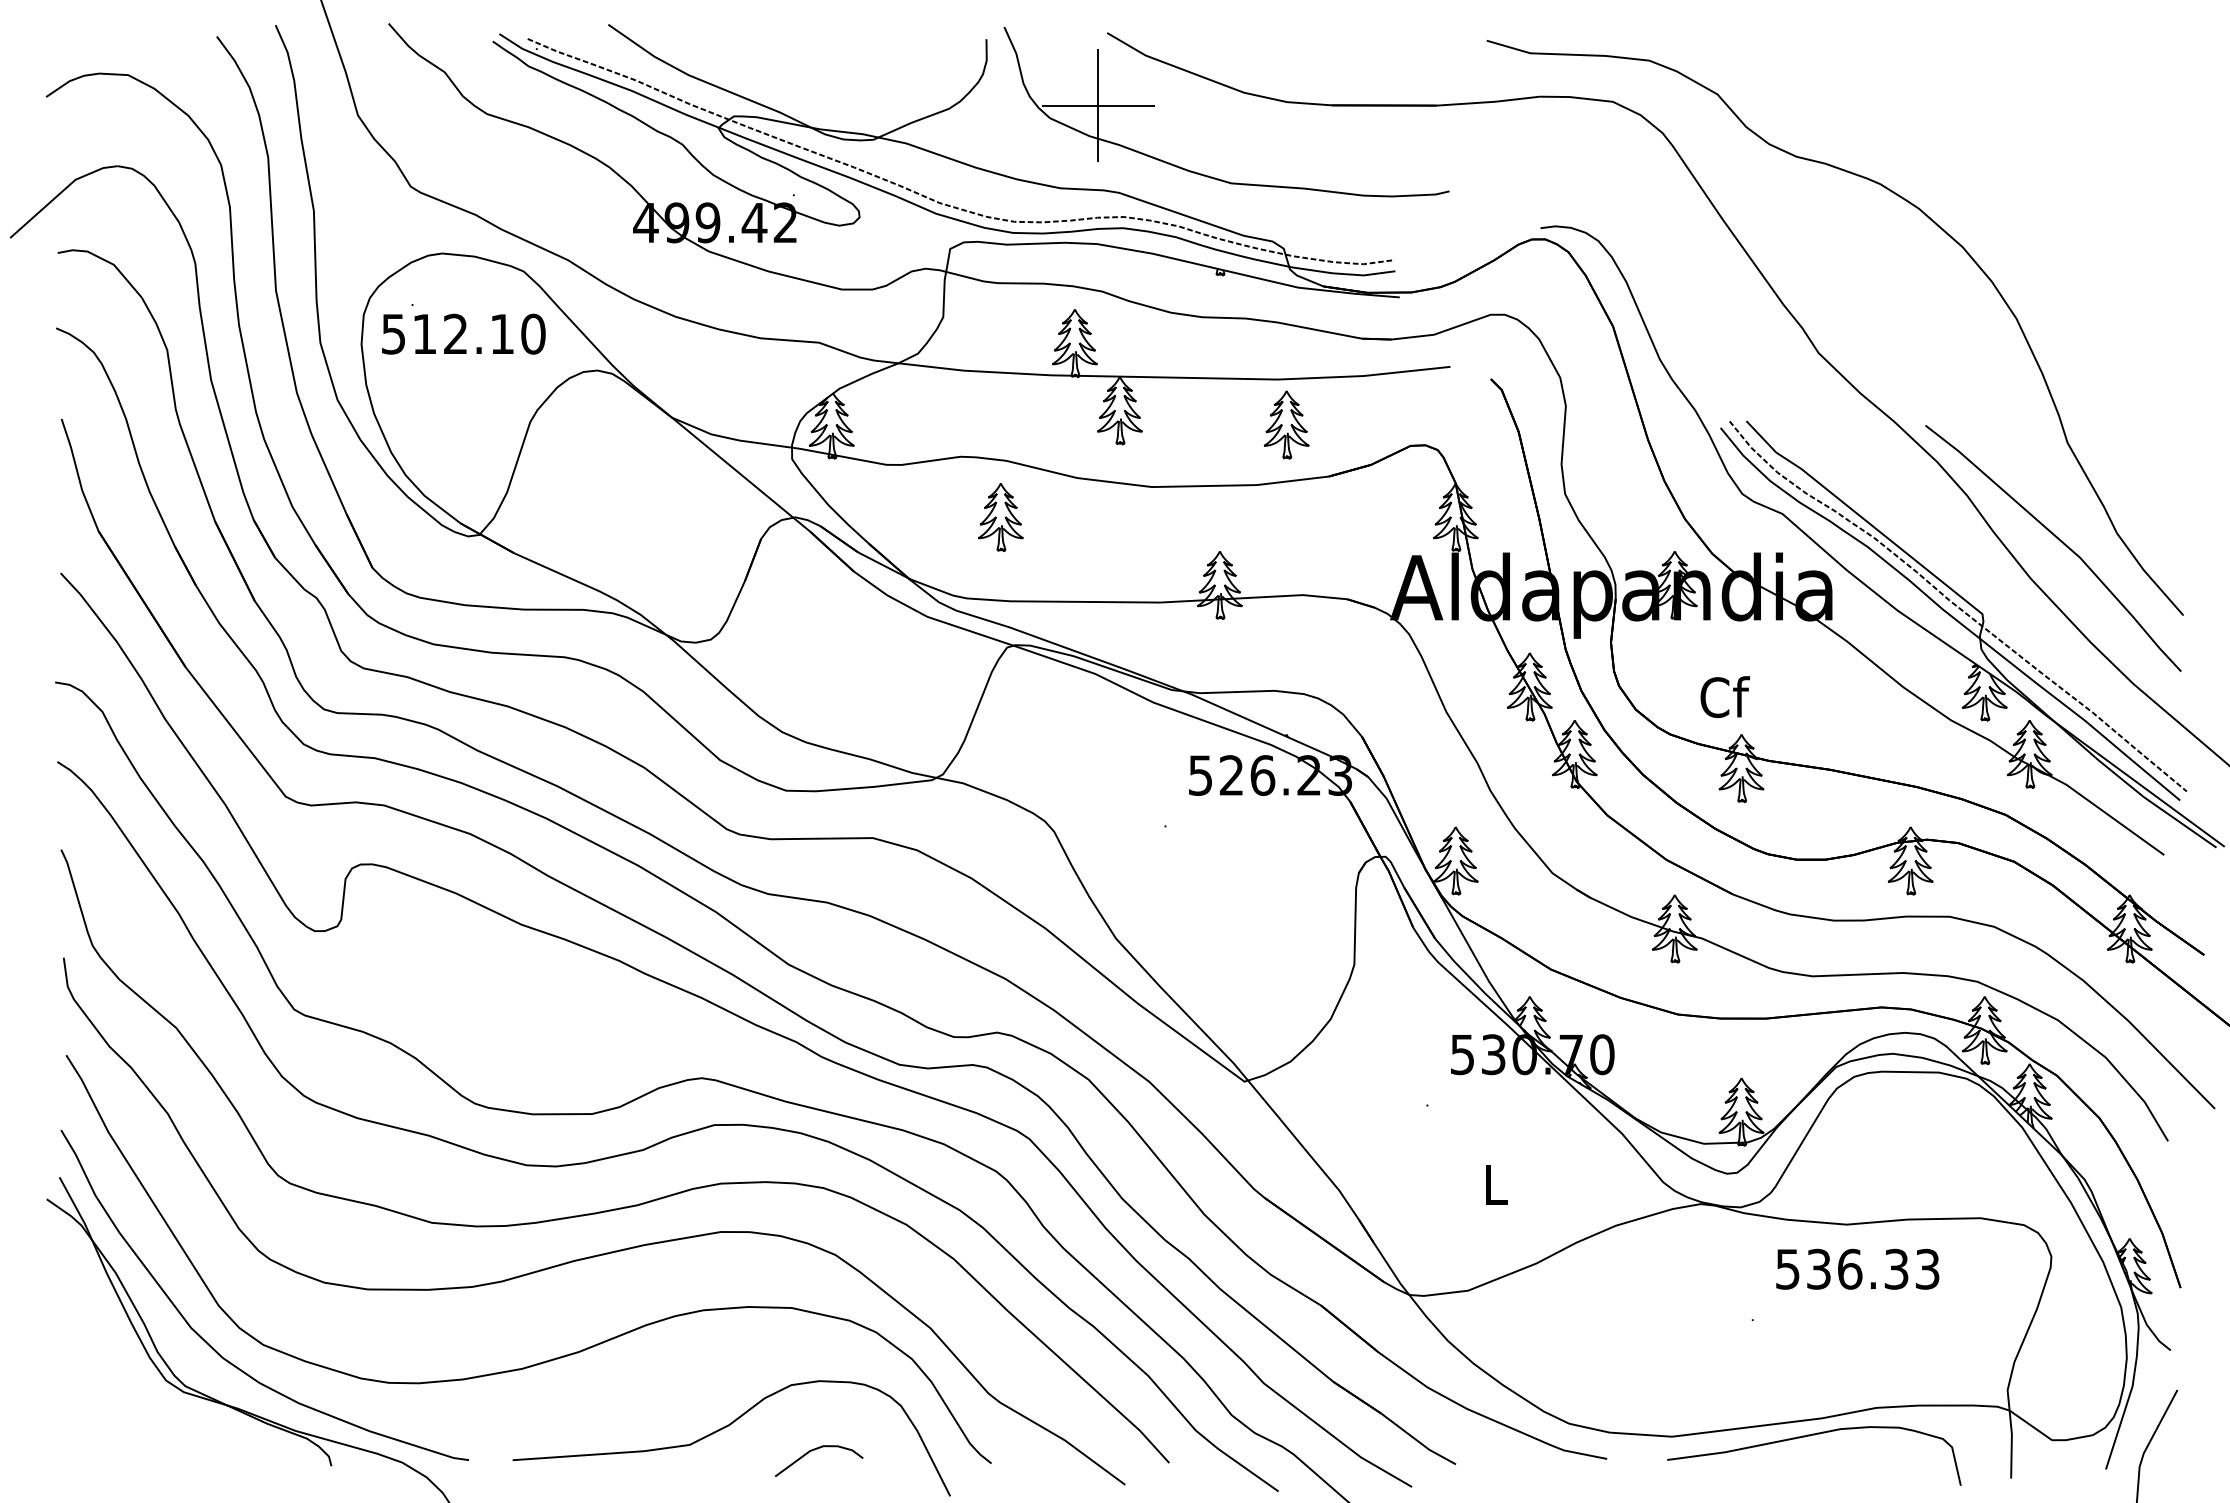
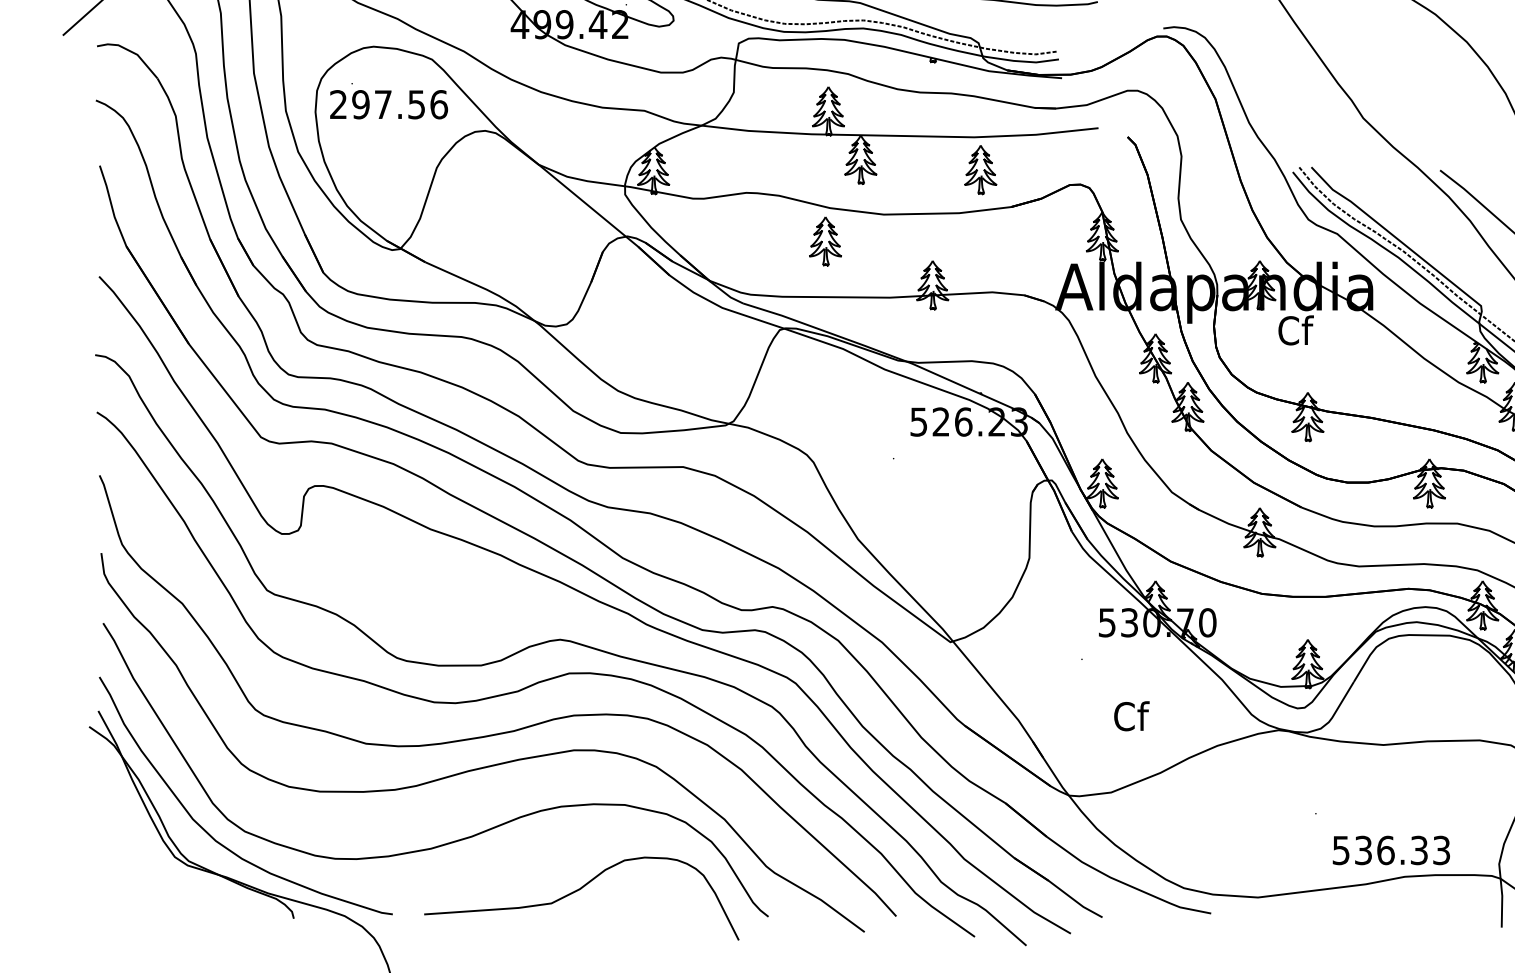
text: (463, 333) -> (388, 104), 512.10 -> 297.56
part: (1000, 517) -> (825, 241), moved
text: (1724, 697) -> (1295, 330), moved
text: (1496, 1184) -> (1131, 716), L -> Cf
text: (1857, 1268) -> (1391, 849), moved
curve: (1810, 1436) -> (1357, 897), removed
curve: (814, 1450) -> (641, 907), removed

